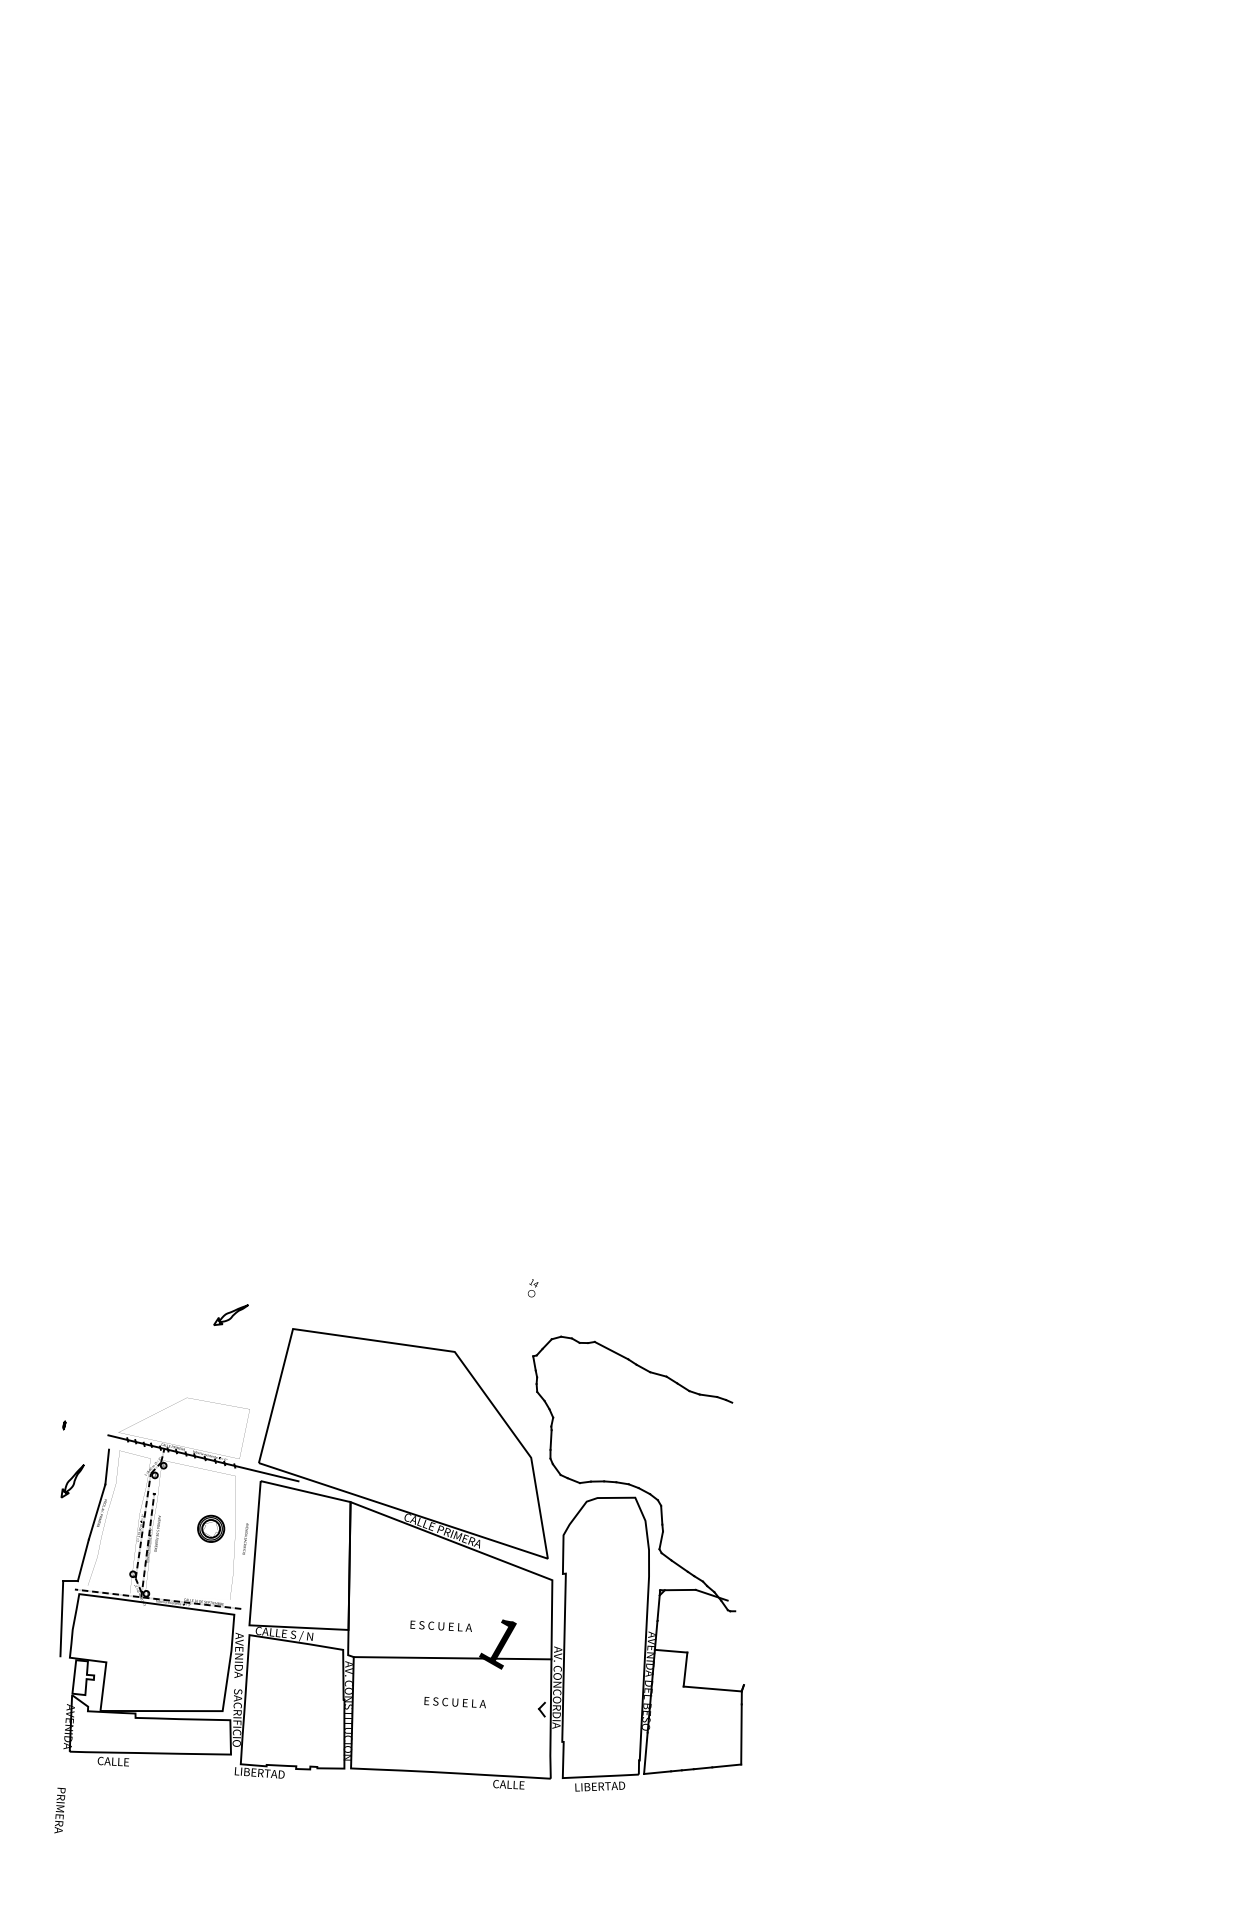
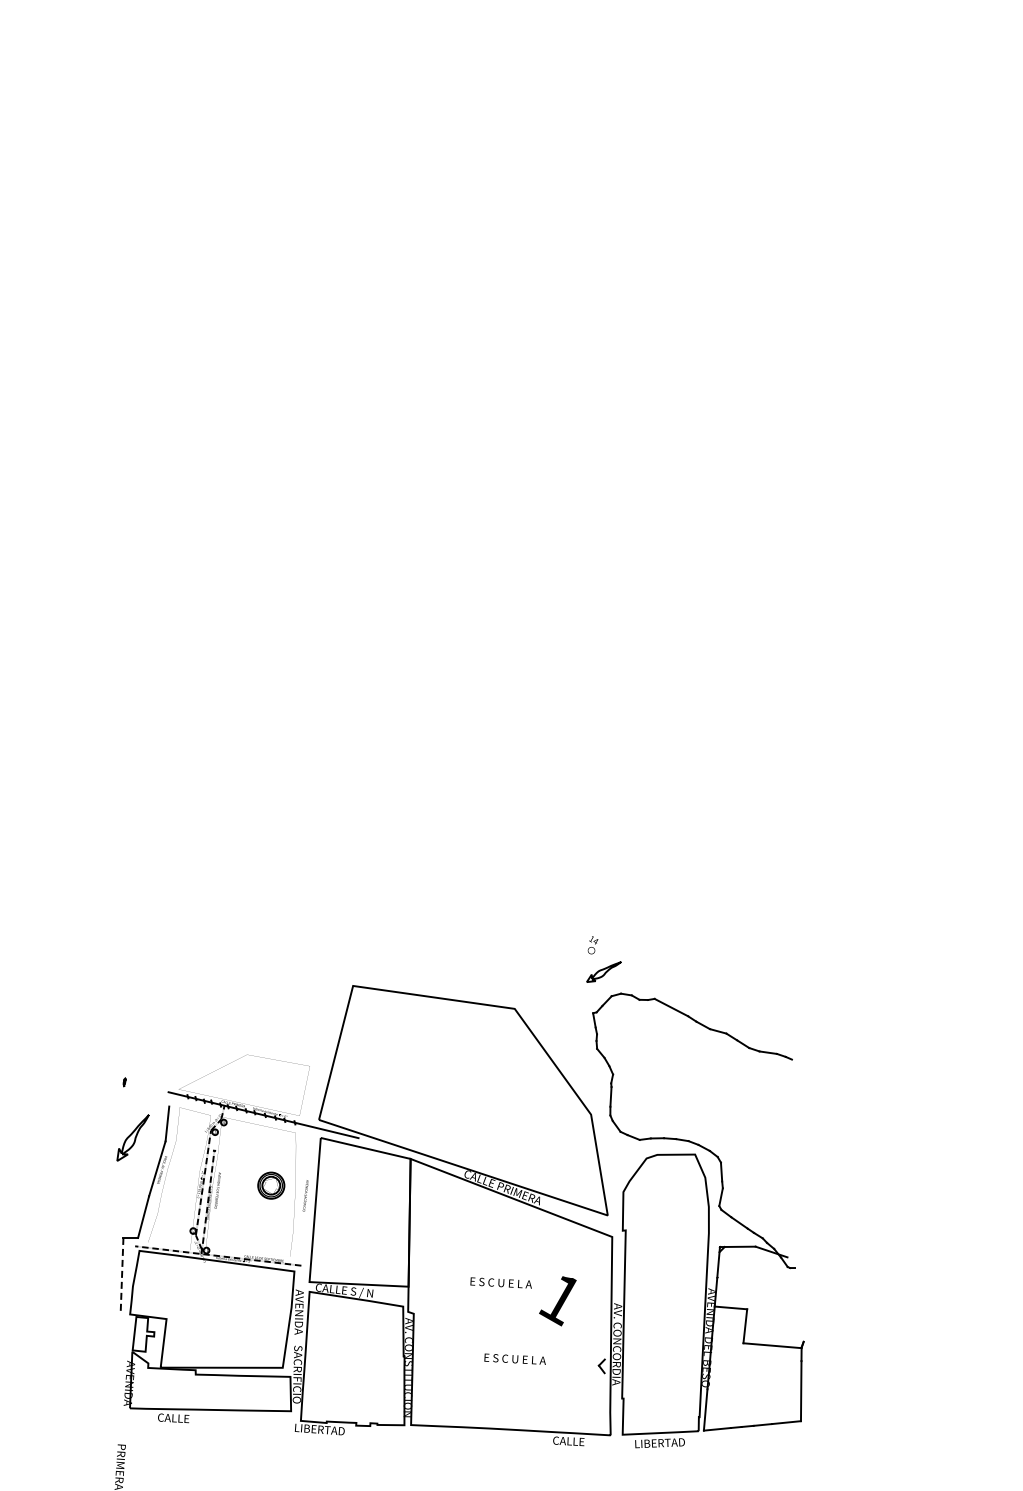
part: (230, 1314) -> (603, 971), moved
part: (72, 1481) -> (132, 1138), size x1.4
line: (61, 1618) -> (121, 1275), solid -> dashed
line: (452, 1658) -> (512, 1315), removed

